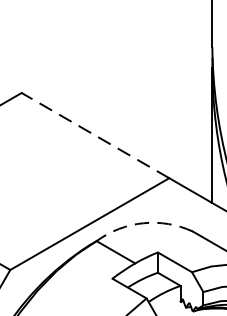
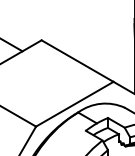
line: (95, 136) -> (77, 61), dashed -> solid
arc: (142, 222) -> (100, 103), dashed -> solid

